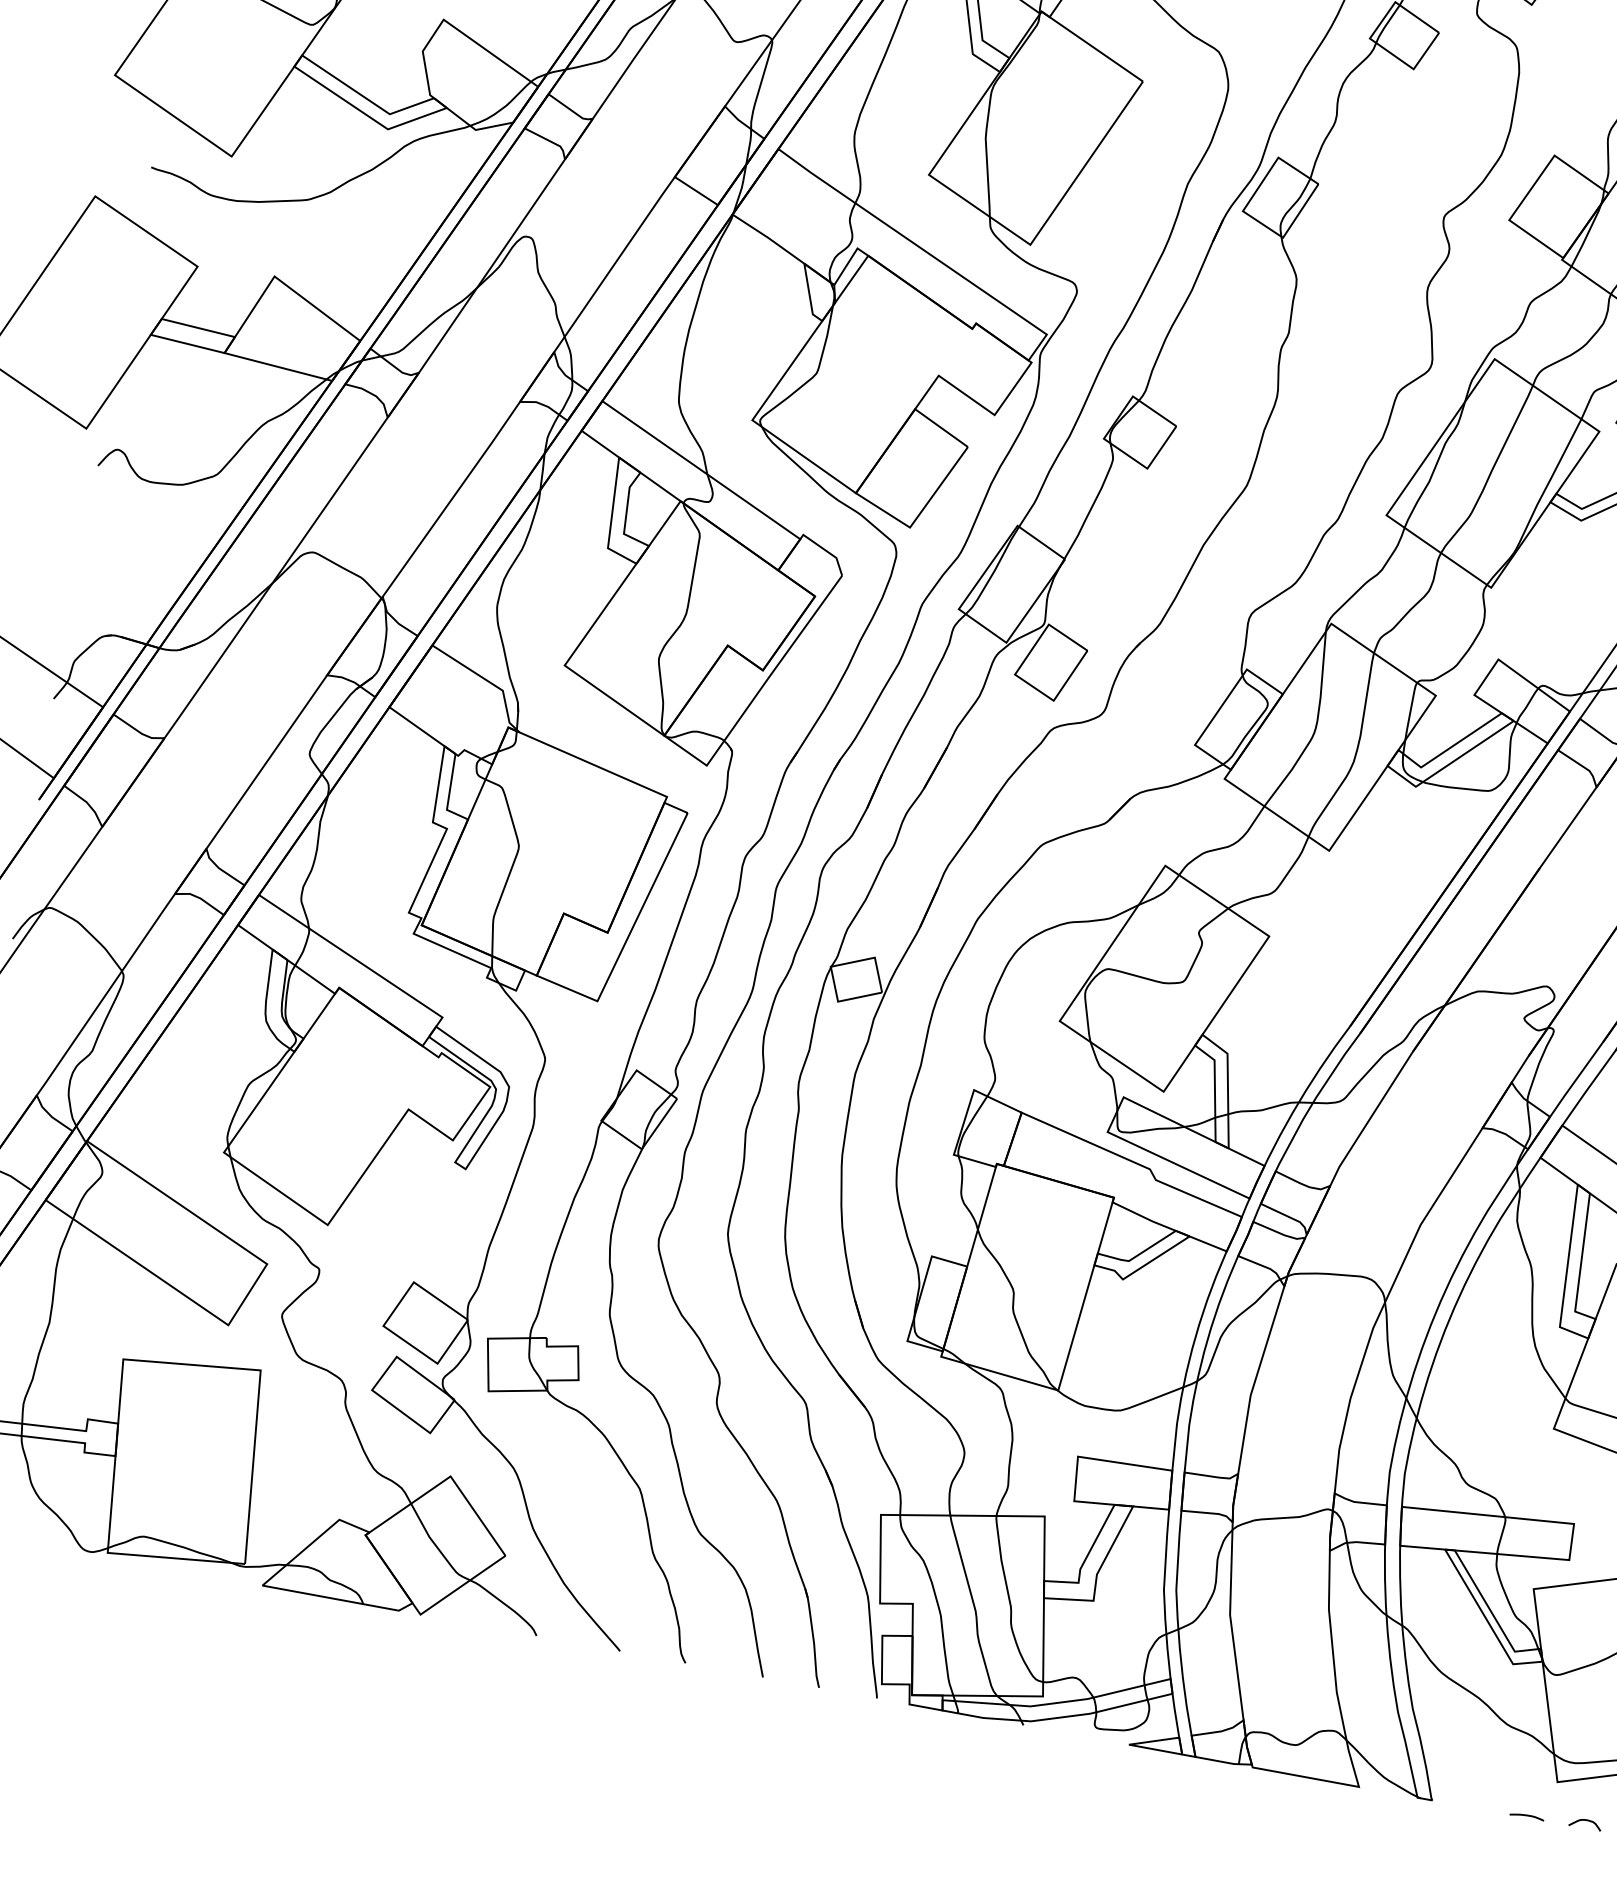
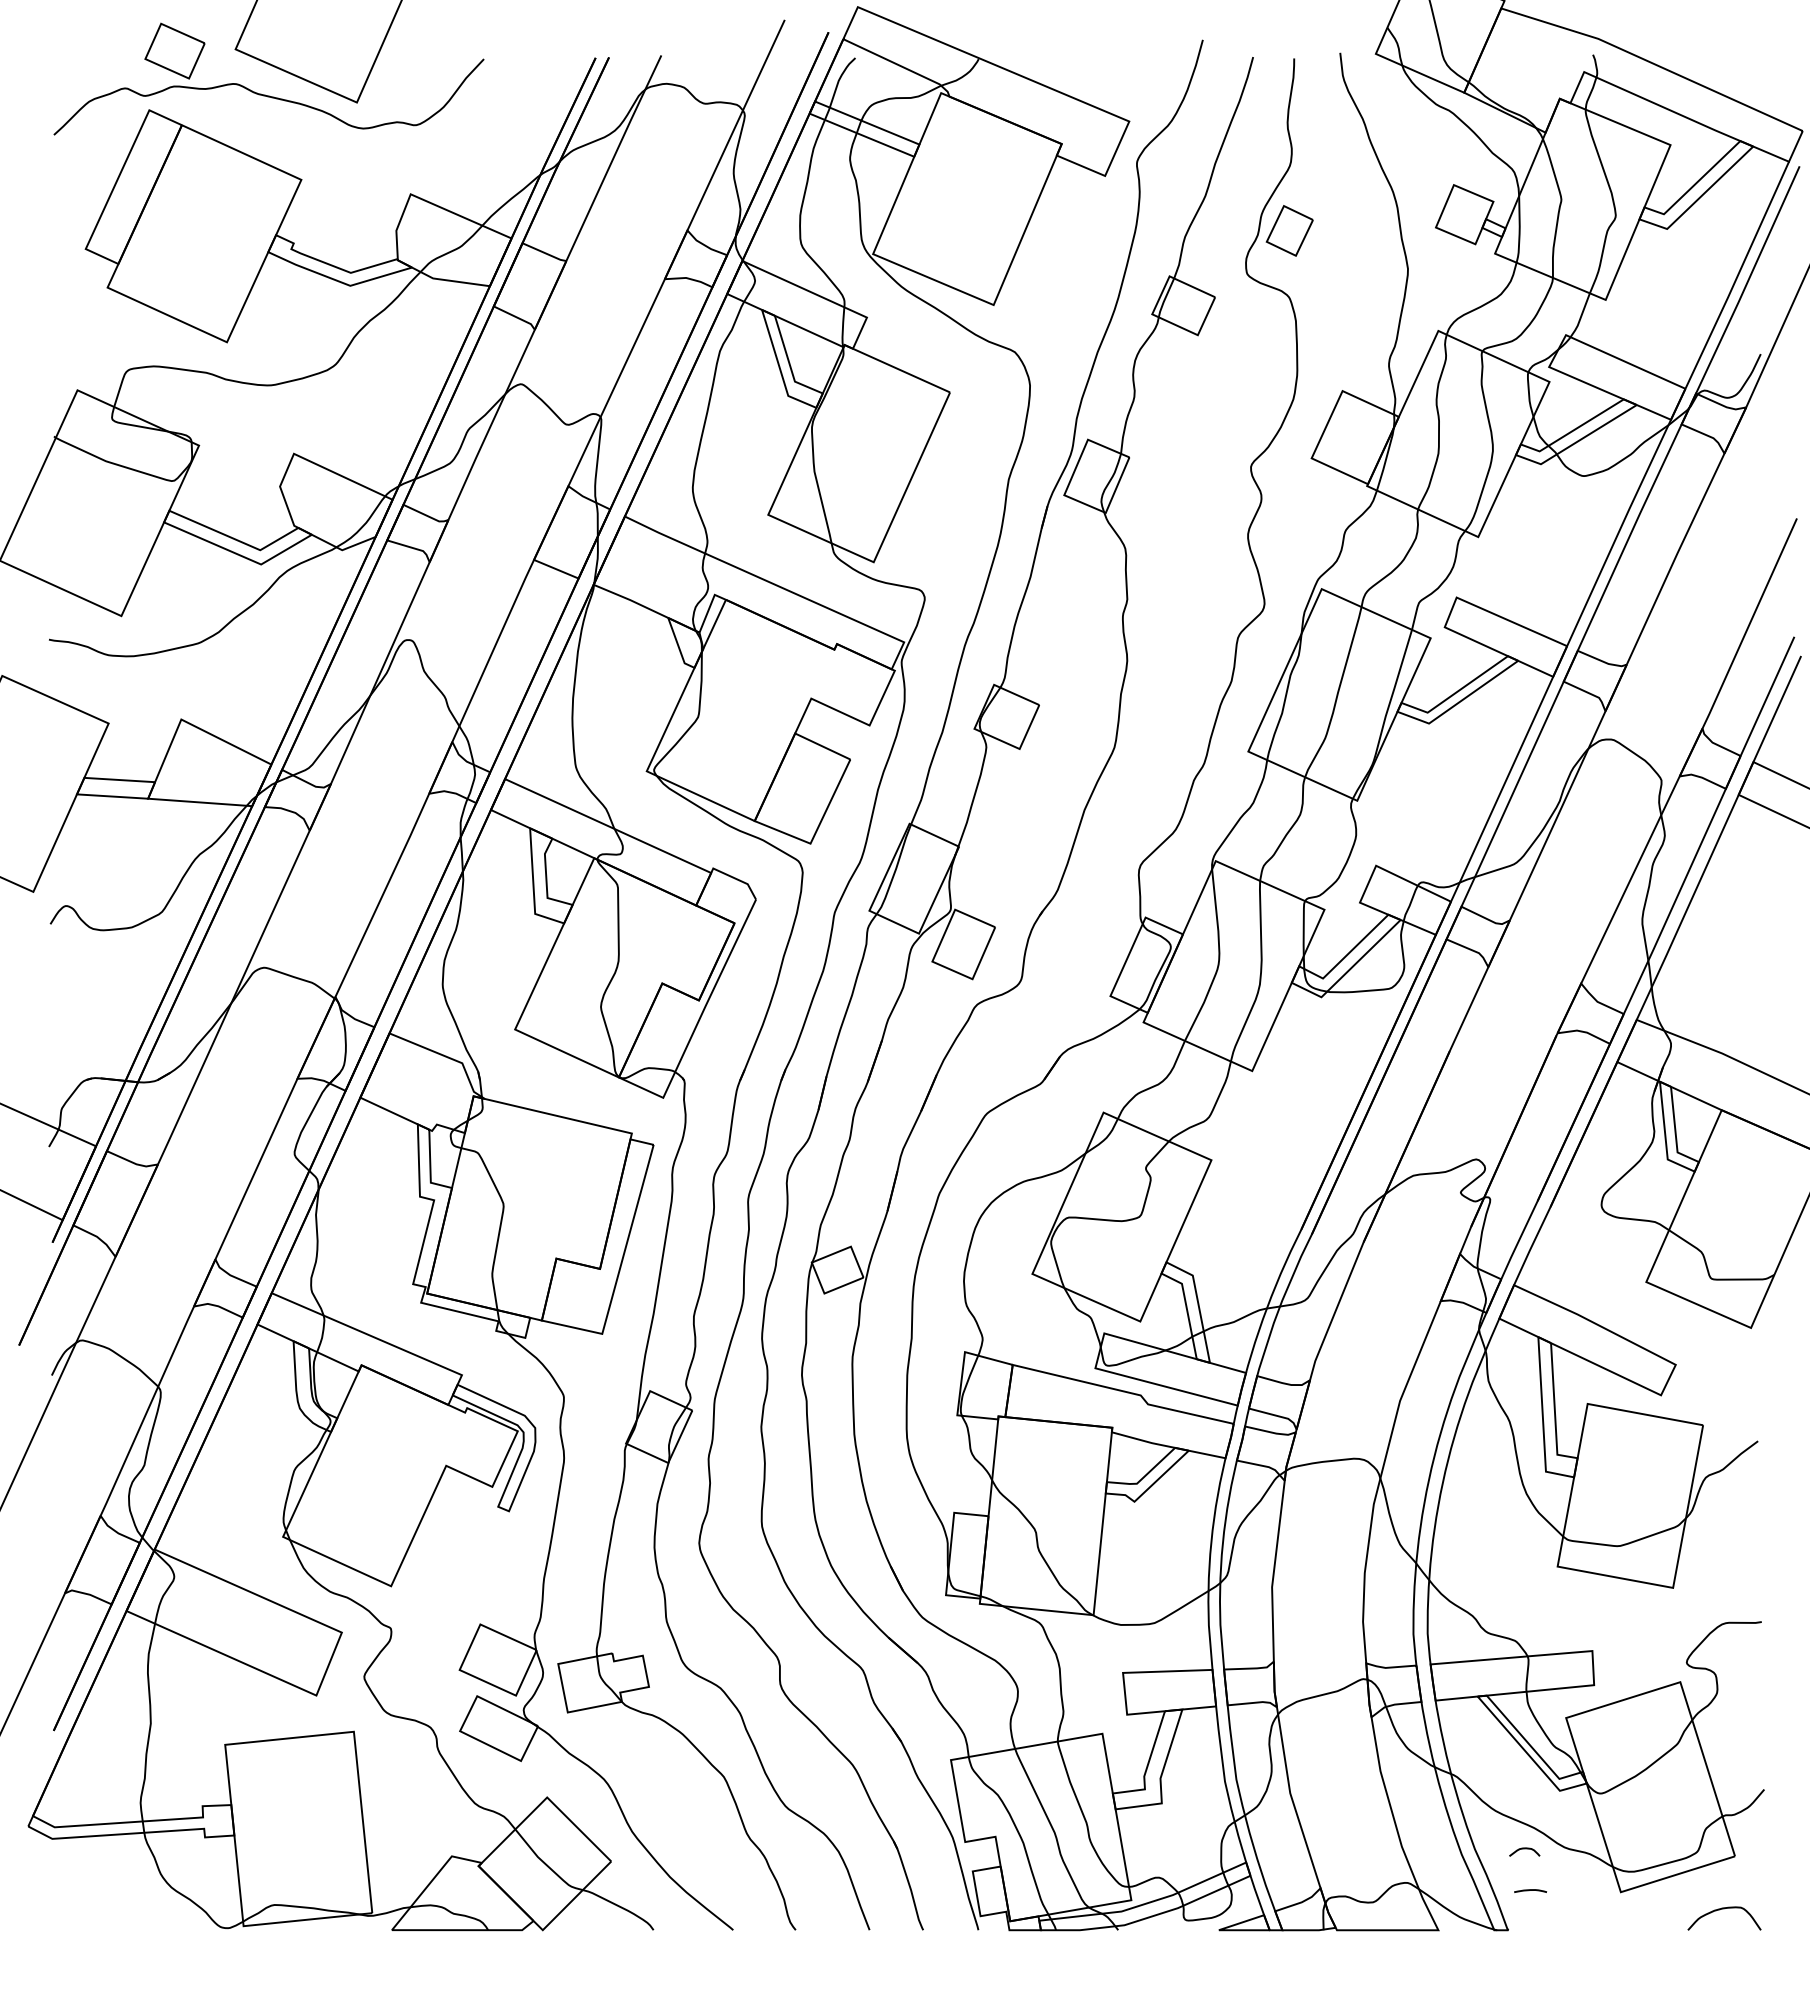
curve: (1527, 1815) -> (1530, 1890), moved
curve: (1585, 1821) -> (1524, 1849), moved

